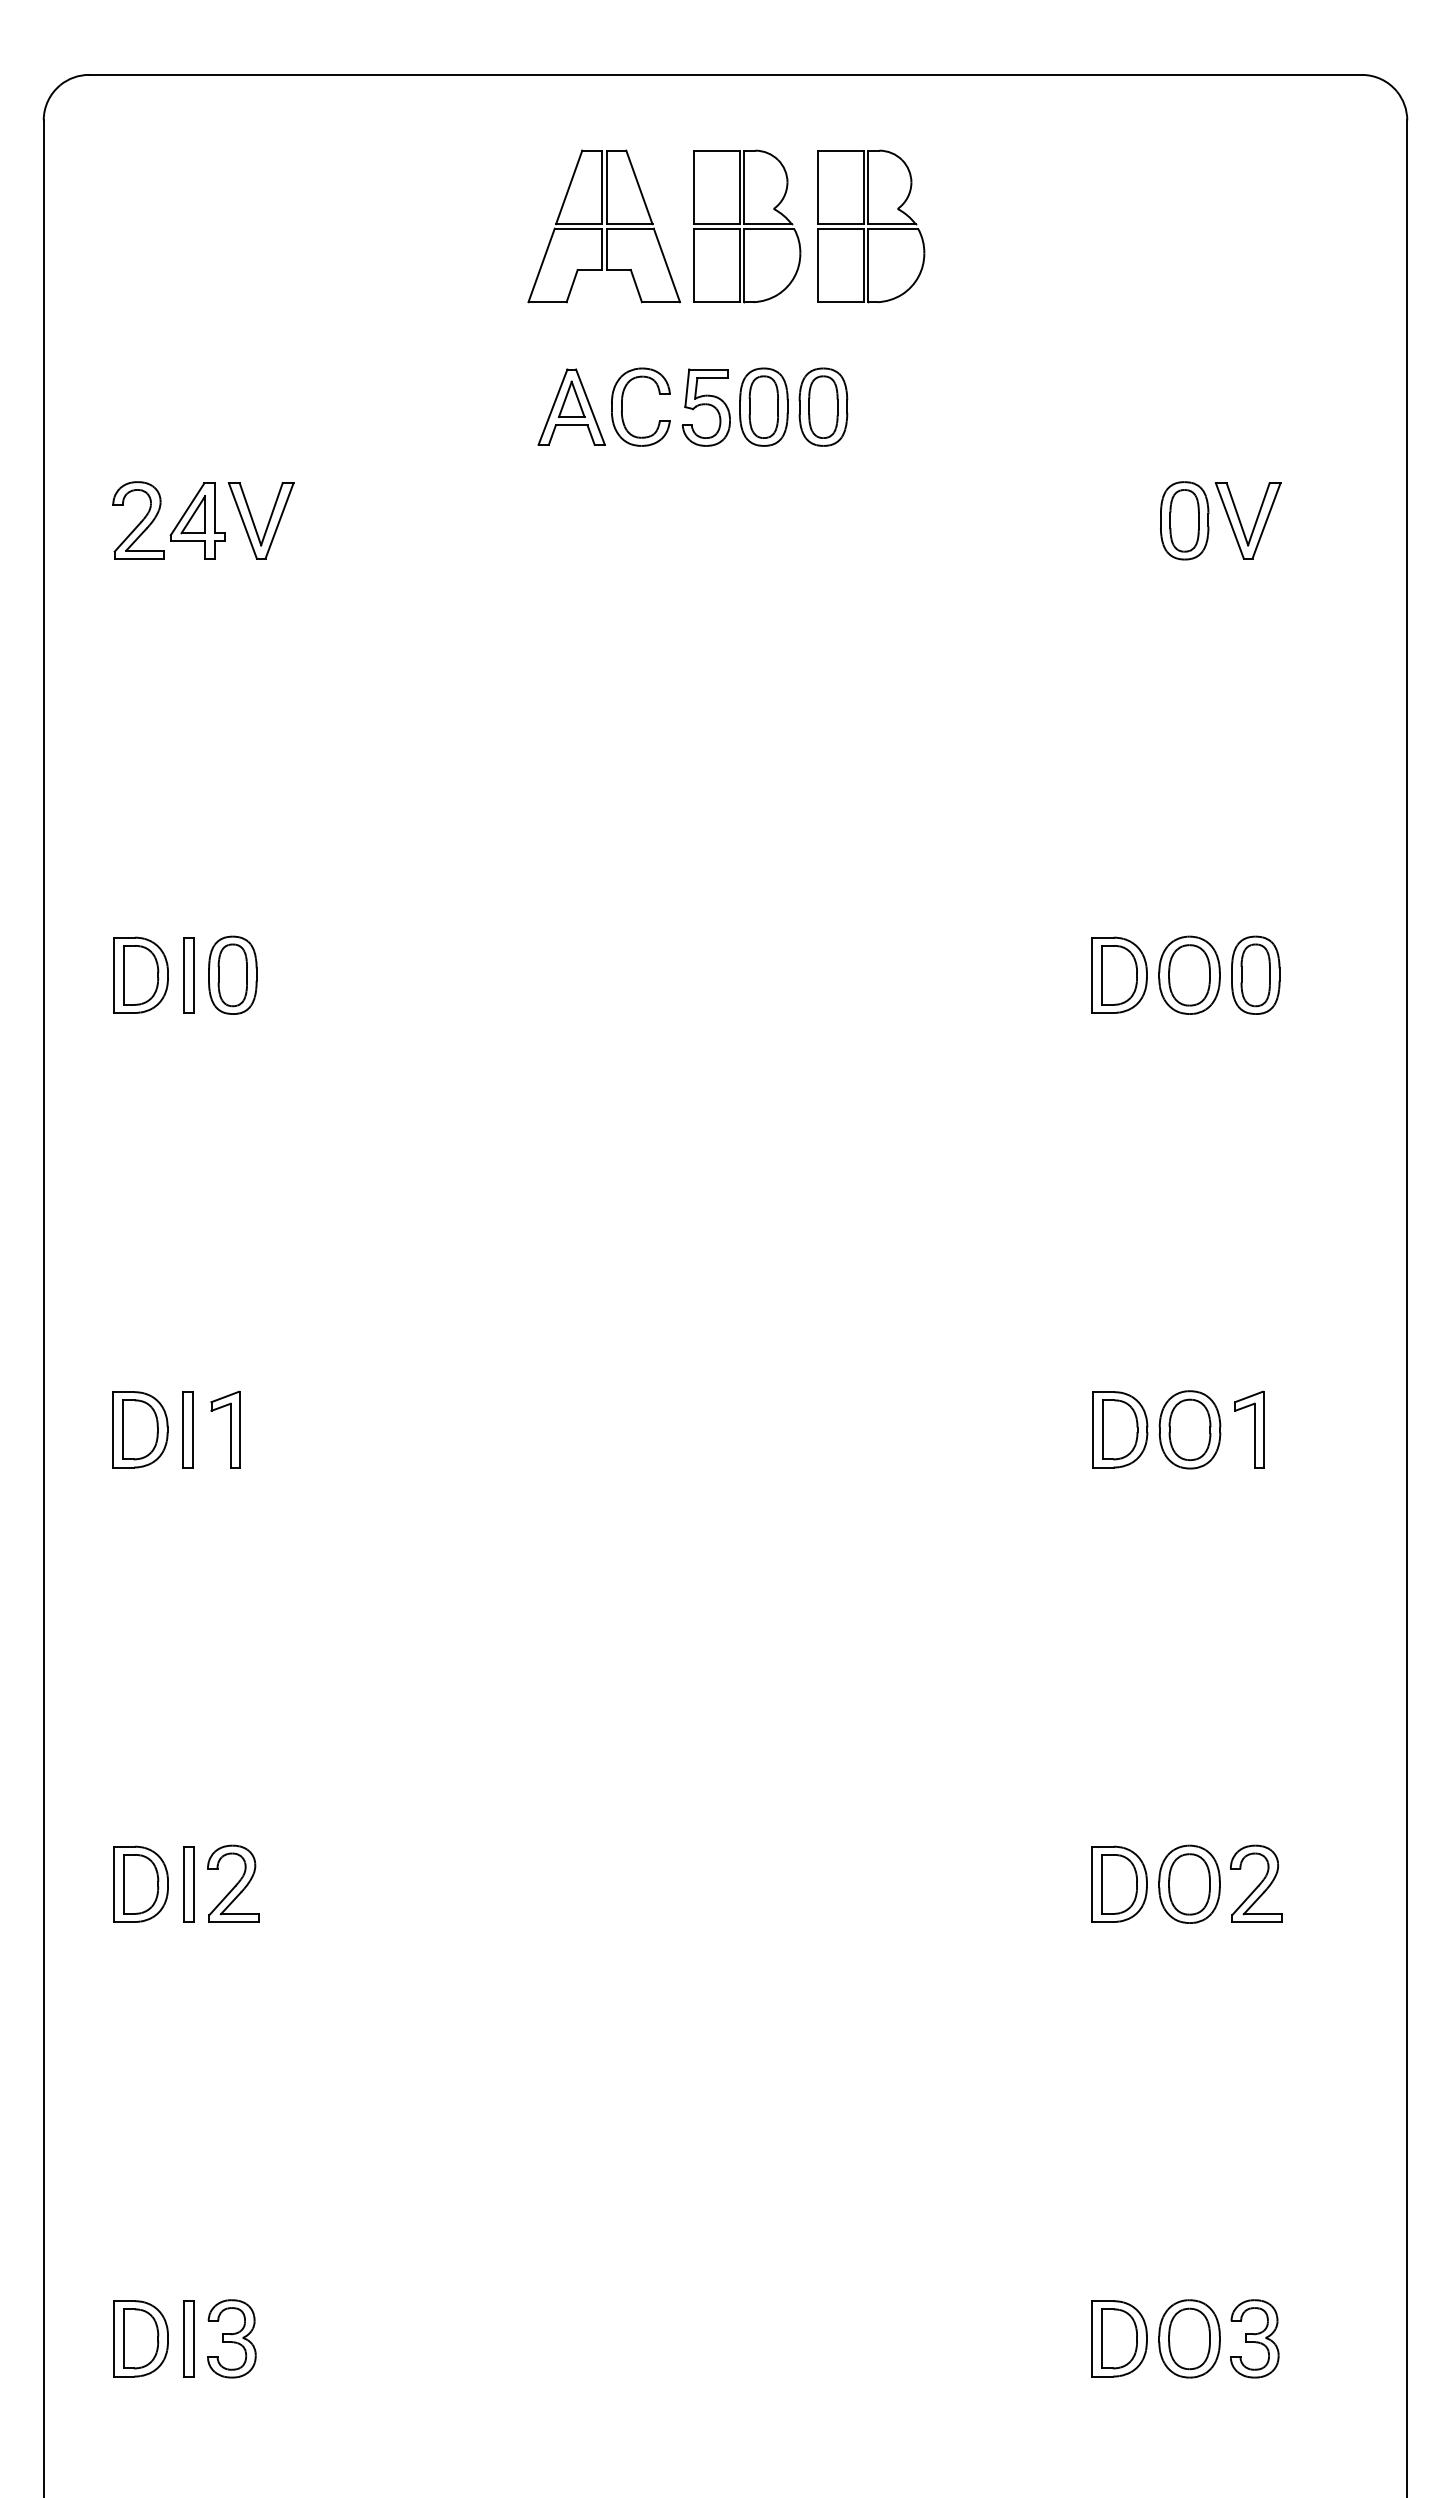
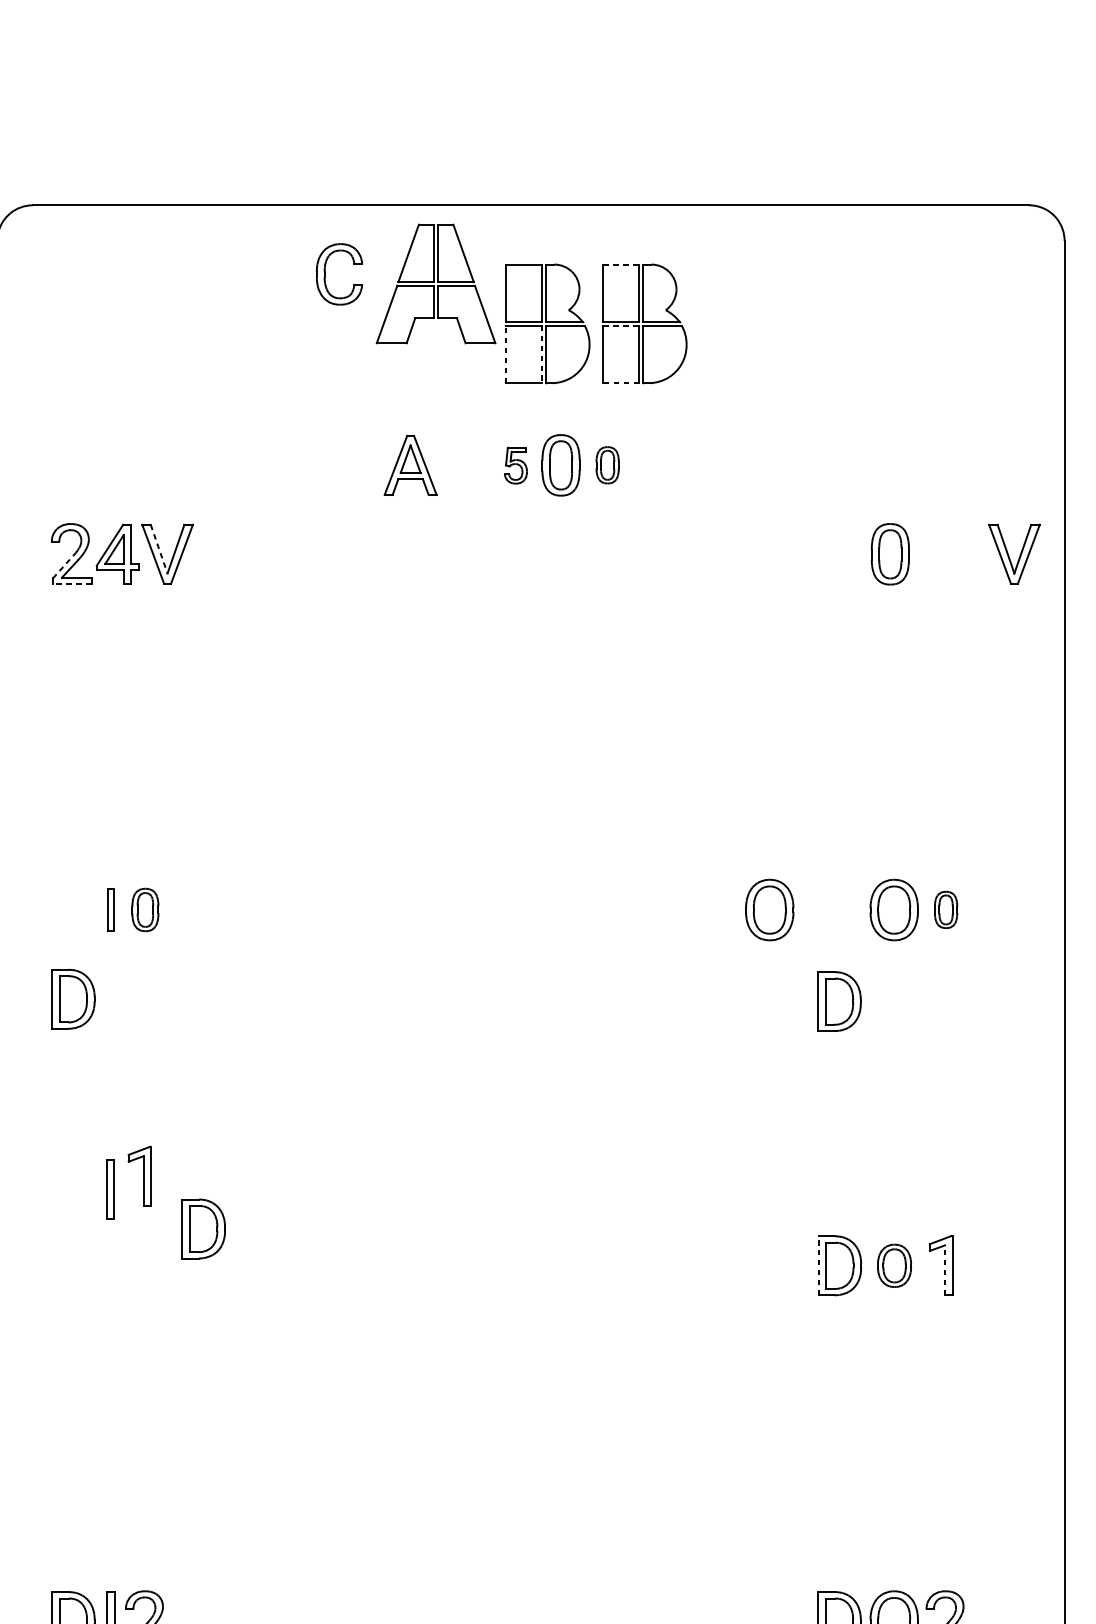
line: (840, 150) -> (621, 264), solid -> dashed
part: (603, 226) -> (435, 284), moved
line: (840, 228) -> (621, 325), solid -> dashed
line: (693, 265) -> (505, 354), solid -> dashed
line: (739, 265) -> (541, 354), solid -> dashed
line: (840, 302) -> (621, 383), solid -> dashed
part: (622, 406) -> (325, 273), moved
part: (823, 406) -> (607, 464), size x0.6
part: (705, 407) -> (515, 465), size x0.6
line: (250, 514) -> (159, 549), solid -> dashed
part: (1254, 523) -> (1019, 556), moved
line: (128, 536) -> (63, 566), solid -> dashed
line: (139, 558) -> (72, 583), solid -> dashed
part: (140, 974) -> (73, 998), moved
part: (232, 974) -> (145, 909), size x0.7
part: (1030, 974) -> (769, 909), added
part: (1119, 974) -> (839, 1000), moved
part: (1255, 974) -> (945, 909), size x0.6
part: (188, 975) -> (110, 910), size x0.7
part: (140, 1429) -> (203, 1228), moved
part: (187, 1429) -> (109, 1188), moved
part: (225, 1429) -> (139, 1176), moved
line: (1092, 1429) -> (818, 1265), solid -> dashed
part: (1189, 1429) -> (894, 1265), size x0.7
line: (1254, 1435) -> (945, 1270), solid -> dashed

